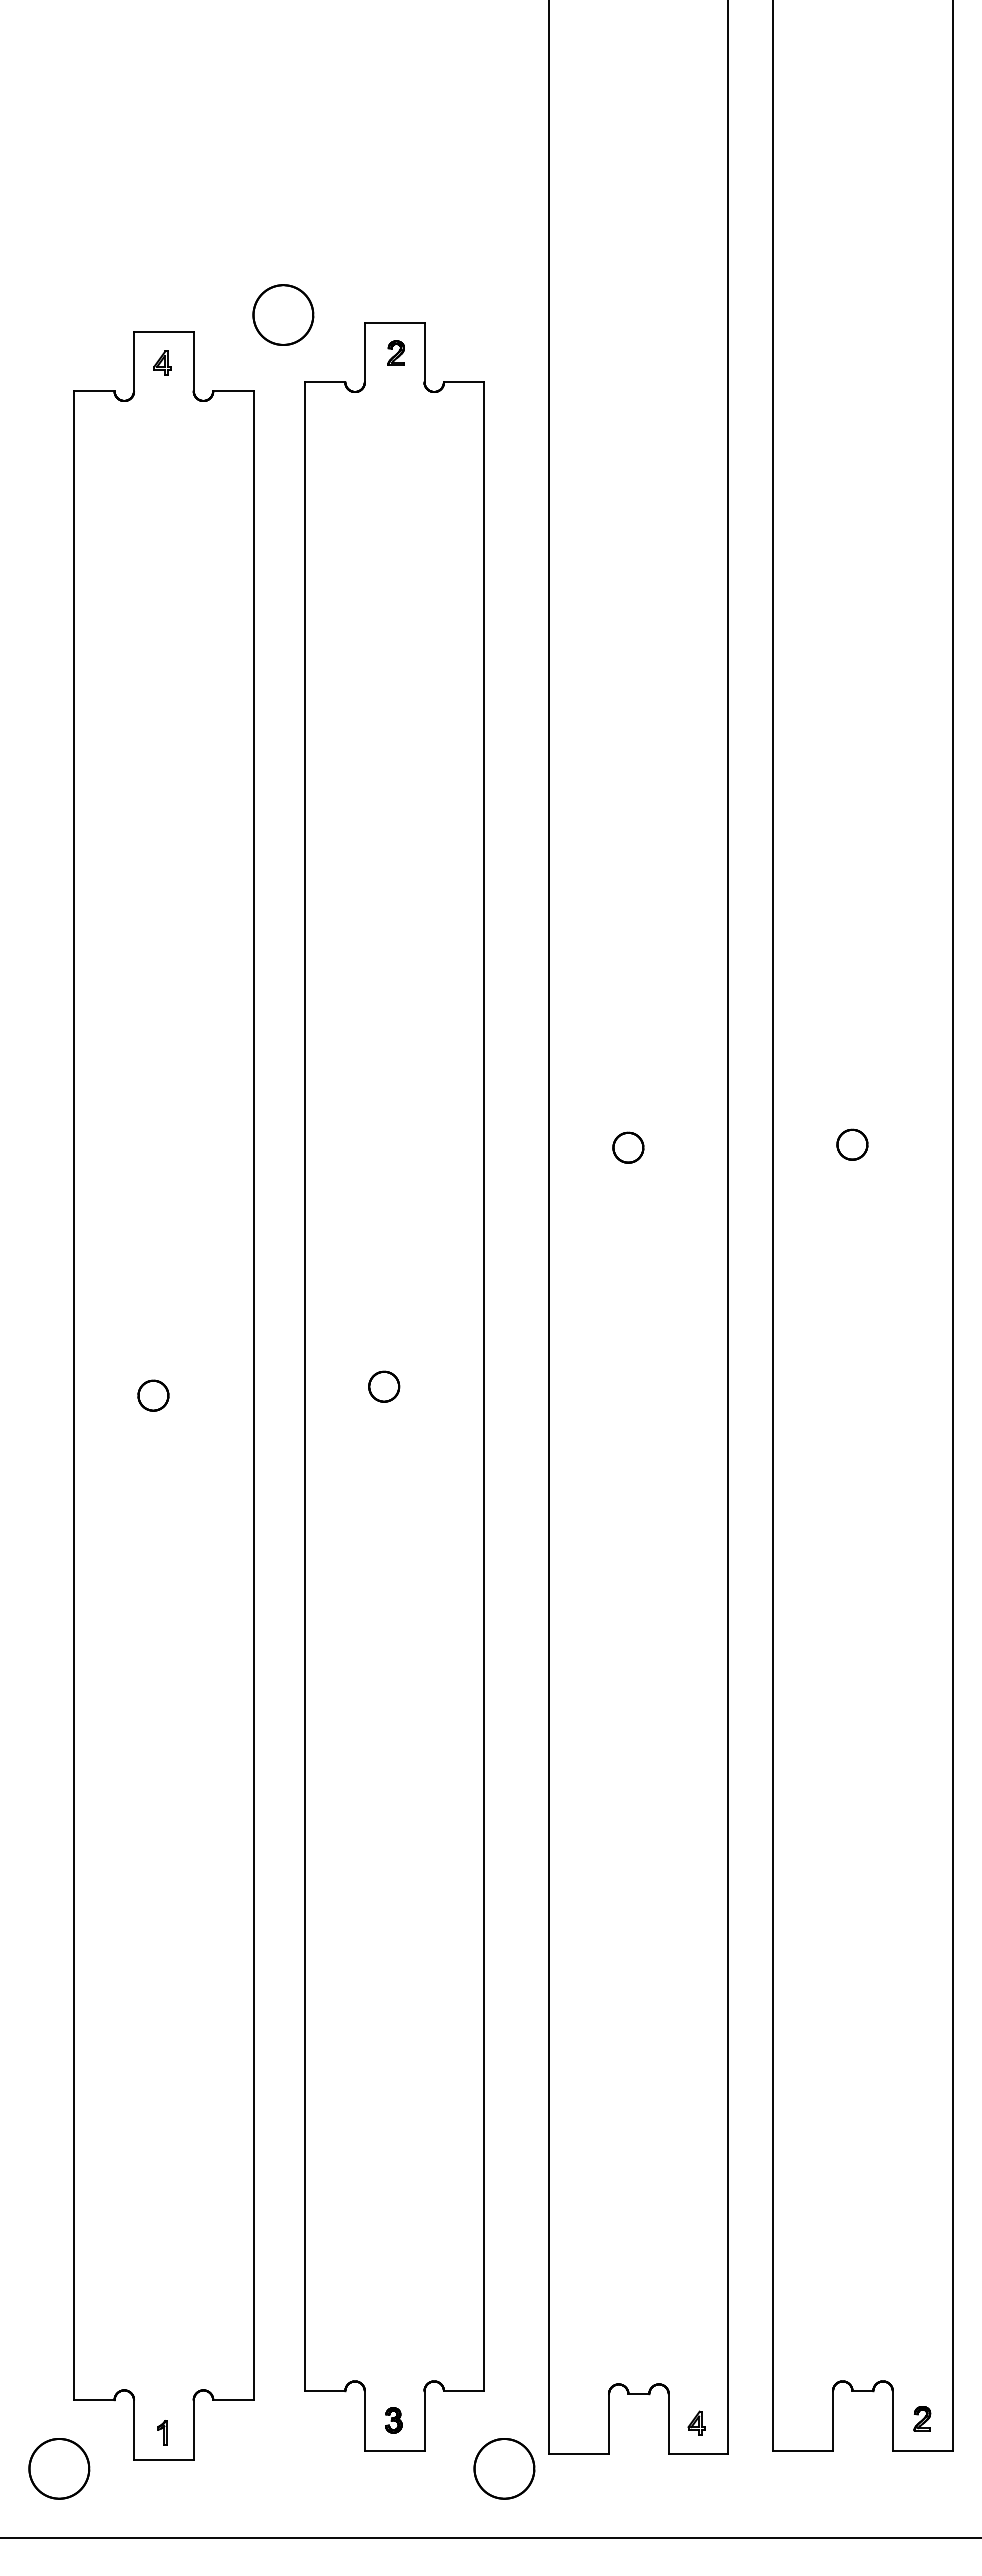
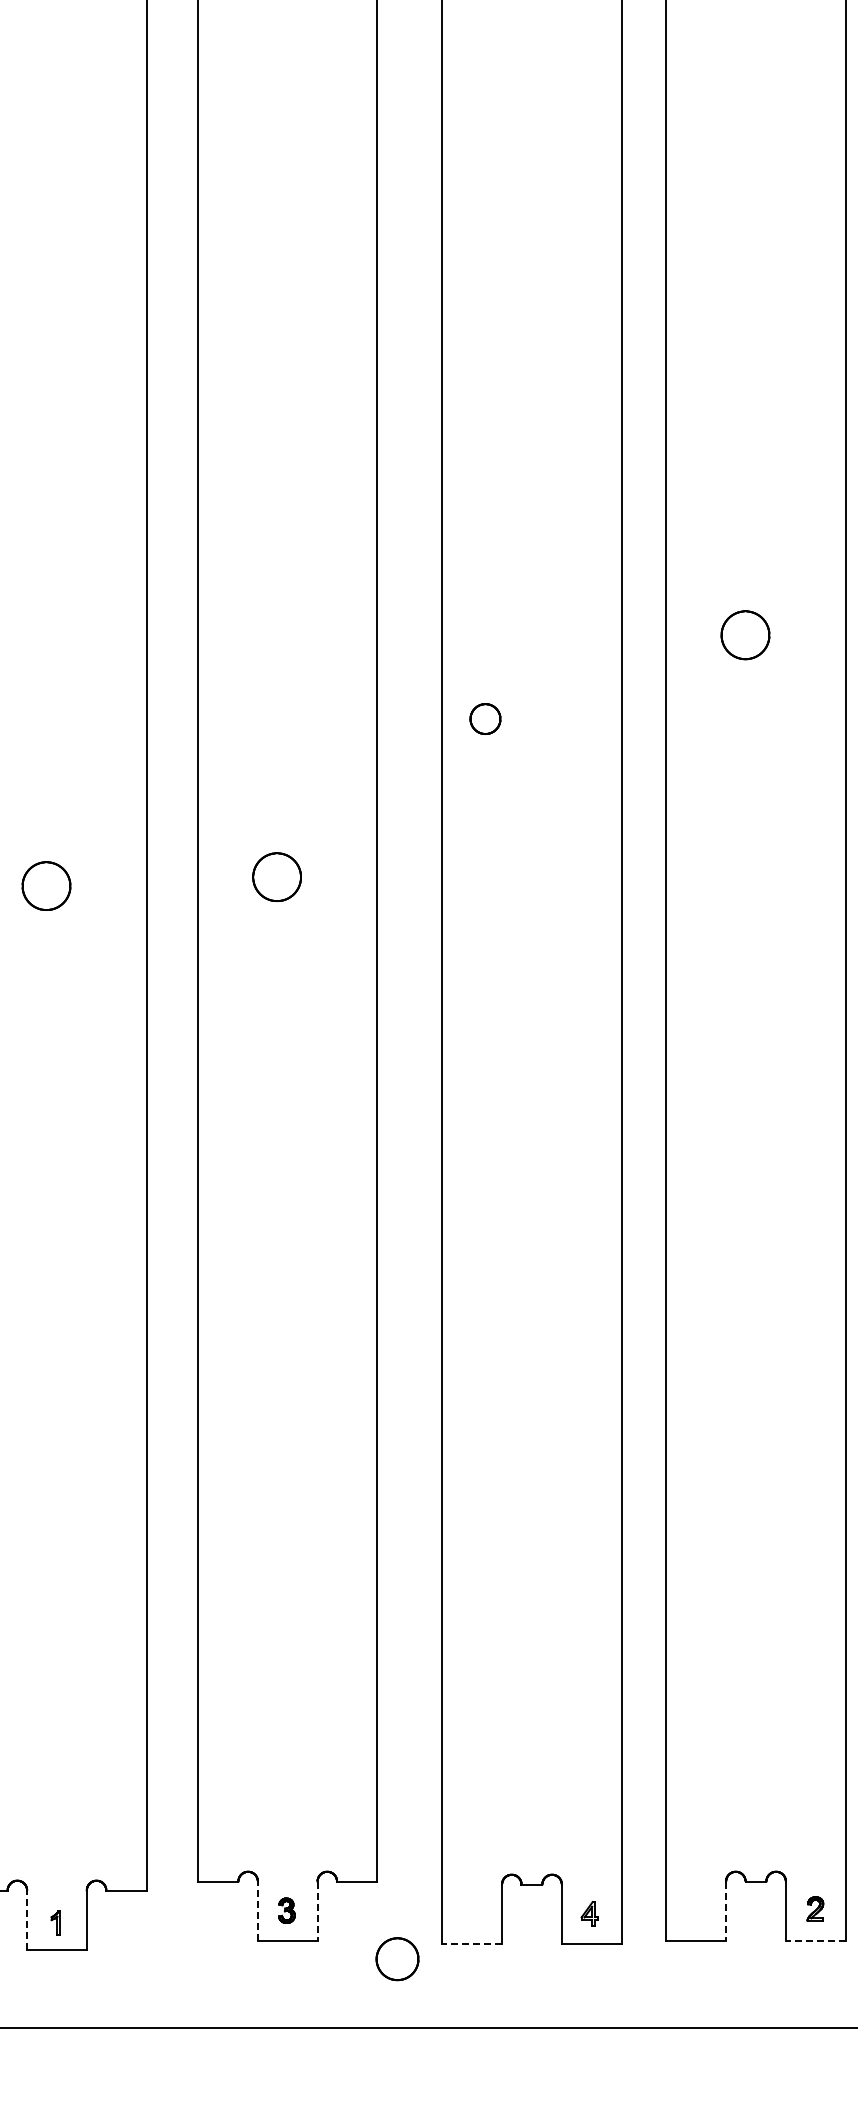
part: (852, 1144) -> (745, 634), size x1.6
part: (628, 1147) -> (485, 718), moved
part: (384, 1386) -> (277, 876), size x1.6
part: (153, 1395) -> (46, 885), size x1.6
line: (364, 2421) -> (257, 1911), solid -> dashed
line: (424, 2421) -> (317, 1911), solid -> dashed
line: (833, 2421) -> (726, 1911), solid -> dashed
line: (134, 2430) -> (27, 1920), solid -> dashed
line: (922, 2450) -> (815, 1940), solid -> dashed
line: (579, 2453) -> (472, 1943), solid -> dashed
part: (504, 2468) -> (397, 1958), size x0.7

